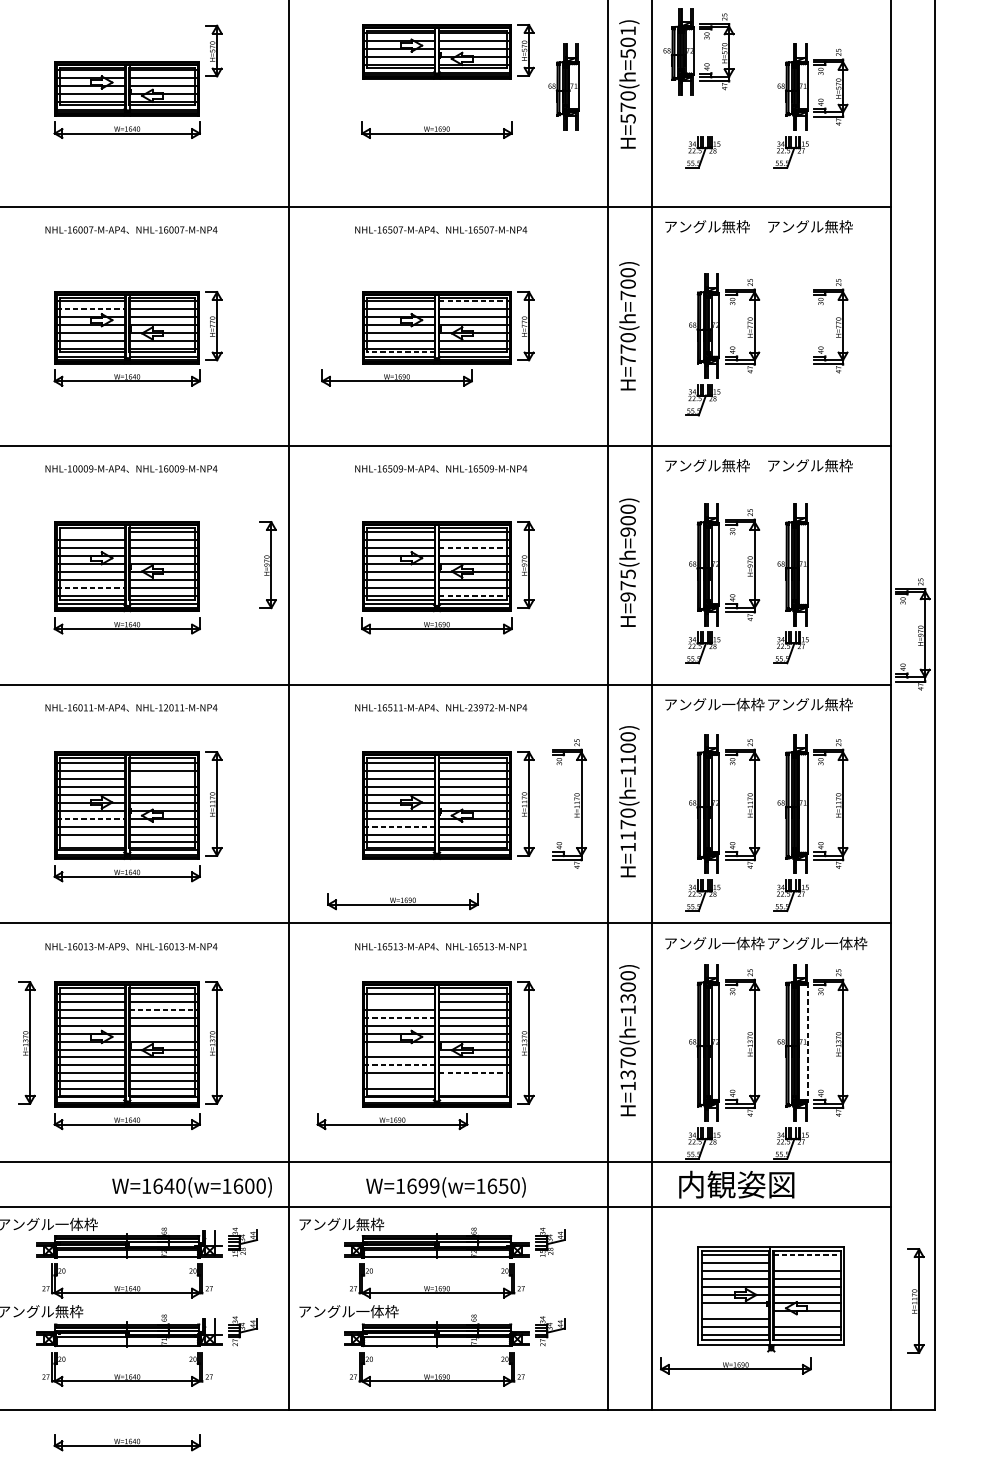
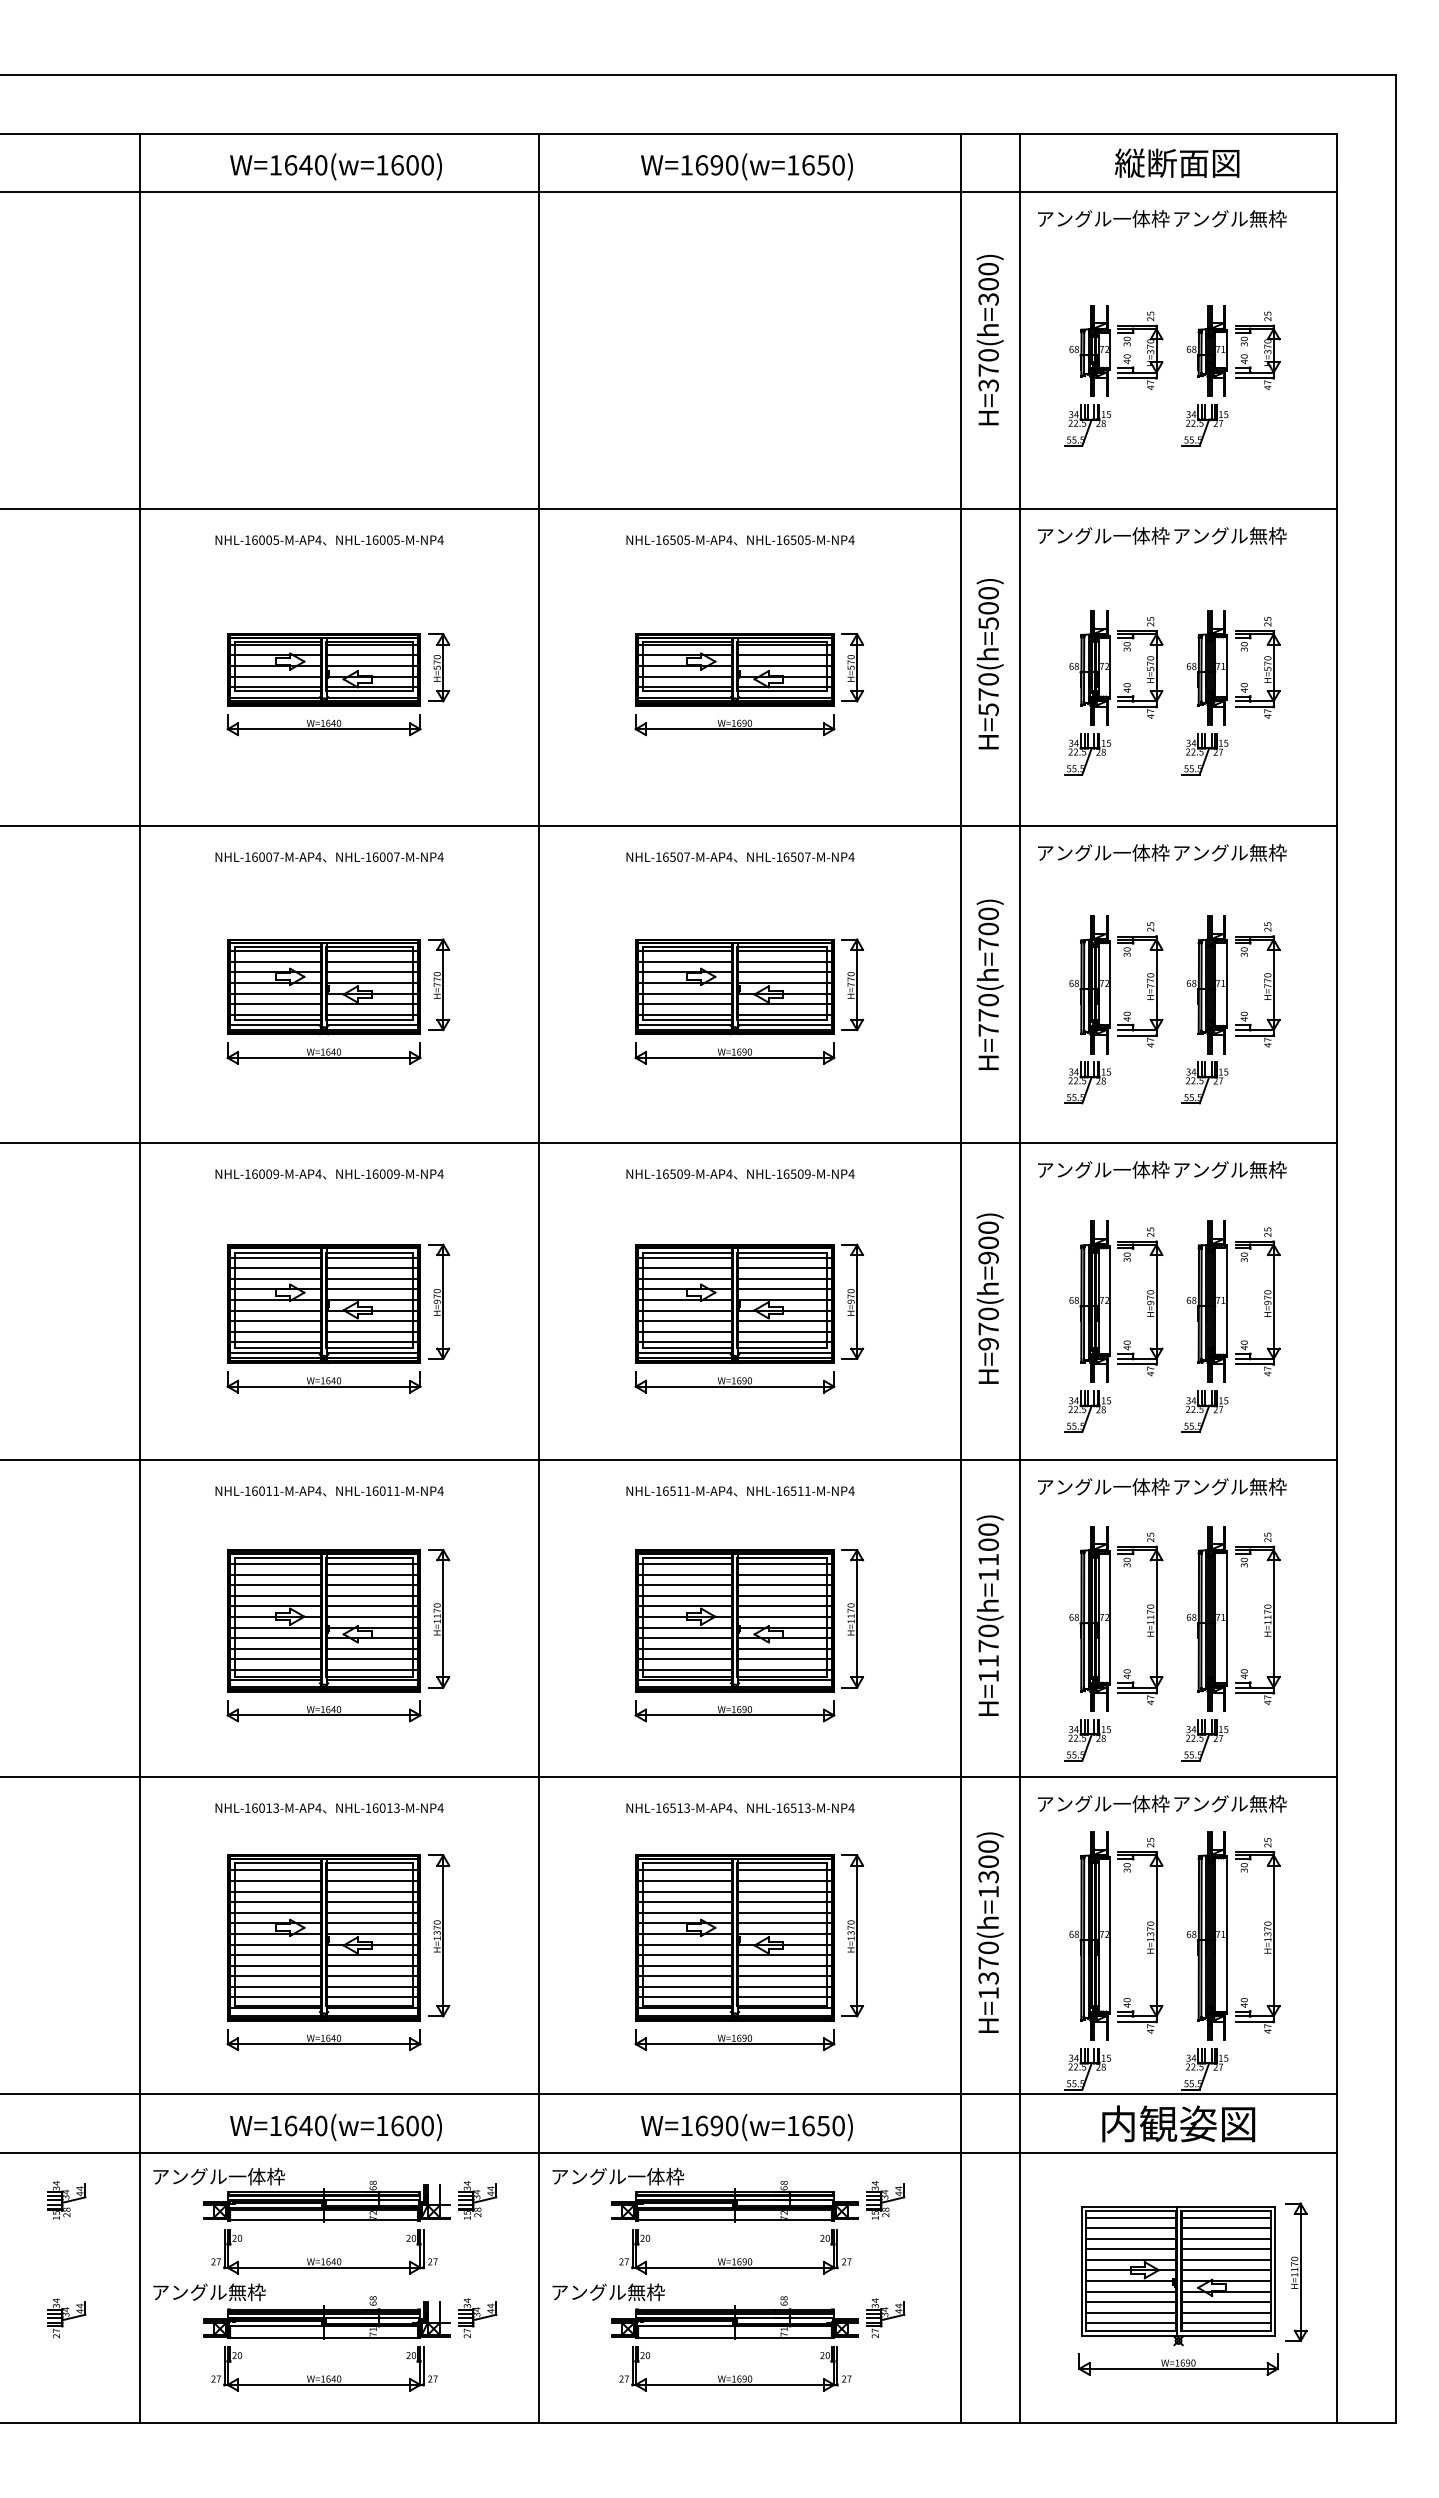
text: (628, 31) -> (988, 593), H=570(h=501) -> H=570(h=500)
part: (214, 50) -> (439, 667), moved
part: (447, 51) -> (749, 669), moved
part: (698, 51) -> (1116, 667), moved
part: (563, 87) -> (902, 667), removed
text: (743, 226) -> (1141, 852), アングル無枠 -> アングル一体枠
line: (474, 301) -> (784, 951), dashed -> solid
line: (90, 308) -> (275, 961), dashed -> solid
part: (790, 344) -> (1204, 1009), added
line: (401, 352) -> (687, 1019), dashed -> solid
part: (396, 377) -> (734, 1053), moved
text: (743, 465) -> (1141, 1169), アングル無枠 -> アングル一体枠
text: (74, 468) -> (254, 1173), NHL-10009-M-AP4 -> NHL-16009-M-AP4
line: (90, 531) -> (275, 1257), added
line: (474, 547) -> (784, 1278), dashed -> solid
part: (268, 564) -> (439, 1301), moved
text: (628, 573) -> (988, 1313), H=975(h=900) -> H=970(h=900)
line: (90, 587) -> (275, 1331), dashed -> solid
line: (474, 595) -> (784, 1342), dashed -> solid
part: (918, 634) -> (1264, 1302), moved
text: (166, 707) -> (375, 1490), NHL-12011-M-NP4 -> NHL-16011-M-NP4
text: (481, 707) -> (793, 1490), NHL-23972-M-NP4 -> NHL-16511-M-NP4
line: (163, 778) -> (372, 1585), added
part: (574, 803) -> (917, 1618), removed
line: (90, 818) -> (275, 1638), dashed -> solid
line: (399, 826) -> (685, 1648), dashed -> solid
line: (90, 842) -> (275, 1669), added
part: (402, 901) -> (734, 1711), moved
text: (845, 943) -> (1277, 1803), アングル一体枠 -> アングル無枠
text: (123, 946) -> (318, 1807), NHL-16013-M-AP9 -> NHL-16013-M-AP4
text: (524, 946) -> (851, 1807), NHL-16513-M-NP1 -> NHL-16513-M-NP4
line: (399, 1001) -> (685, 1881), added
line: (163, 1009) -> (372, 1891), dashed -> solid
line: (399, 1017) -> (685, 1902), dashed -> solid
line: (163, 1033) -> (372, 1923), added
part: (27, 1042) -> (191, 1935), removed
line: (807, 1042) -> (1226, 1935), dashed -> solid
line: (399, 1049) -> (685, 1944), added
line: (399, 1065) -> (685, 1965), dashed -> solid
line: (474, 1073) -> (784, 1976), dashed -> solid
line: (399, 1081) -> (685, 1986), added
line: (474, 1081) -> (784, 1986), added
line: (474, 1089) -> (784, 1997), added
part: (392, 1121) -> (734, 2040), moved
text: (736, 1184) -> (1178, 2123), moved
text: (434, 1185) -> (731, 2125), W=1699(w=1650) -> W=1690(w=1650)
text: (191, 1187) -> (335, 2127), moved
text: (377, 1224) -> (656, 2176), アングル無枠 -> アングル一体枠
line: (807, 1255) -> (1226, 2217), dashed -> solid
line: (806, 1263) -> (1225, 2228), added
part: (915, 1301) -> (1296, 2272), moved
text: (377, 1311) -> (655, 2292), アングル一体枠 -> アングル無枠
line: (735, 1311) -> (1130, 2291), added
line: (806, 1319) -> (1225, 2302), added
part: (735, 1366) -> (1178, 2364), moved
part: (126, 1442) -> (323, 2466), removed

